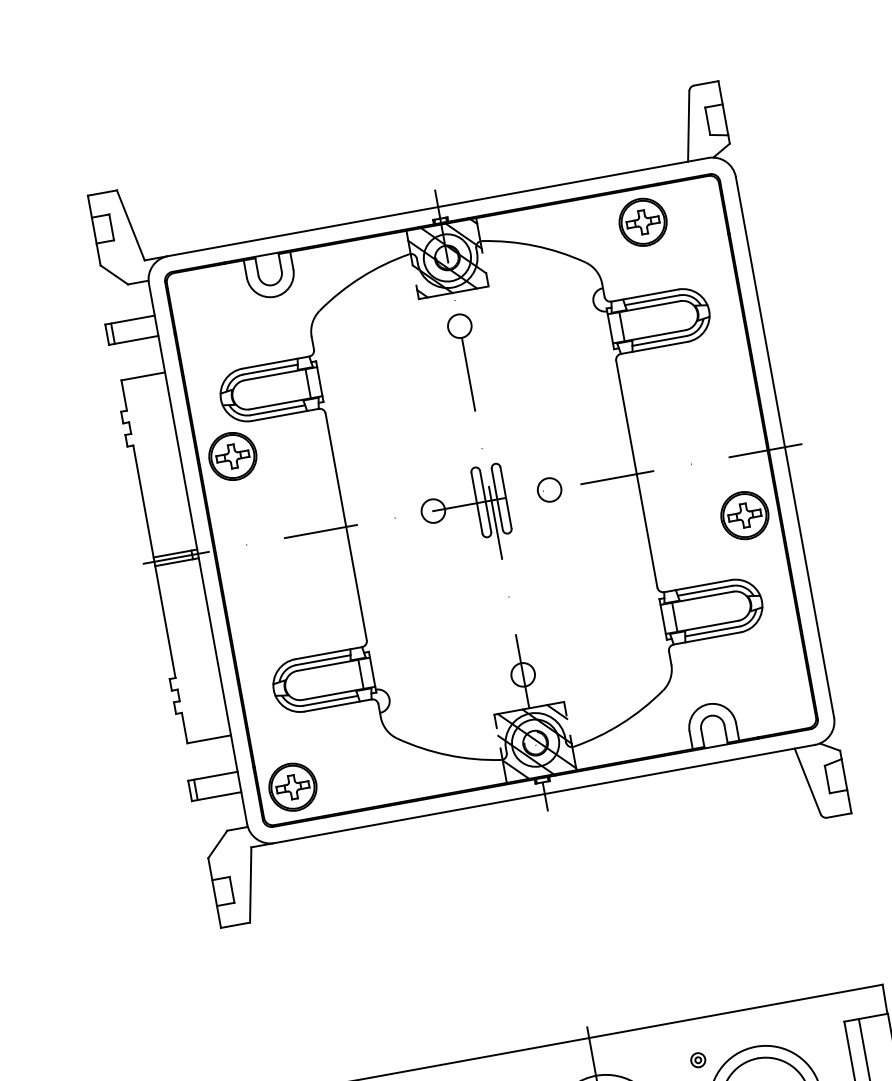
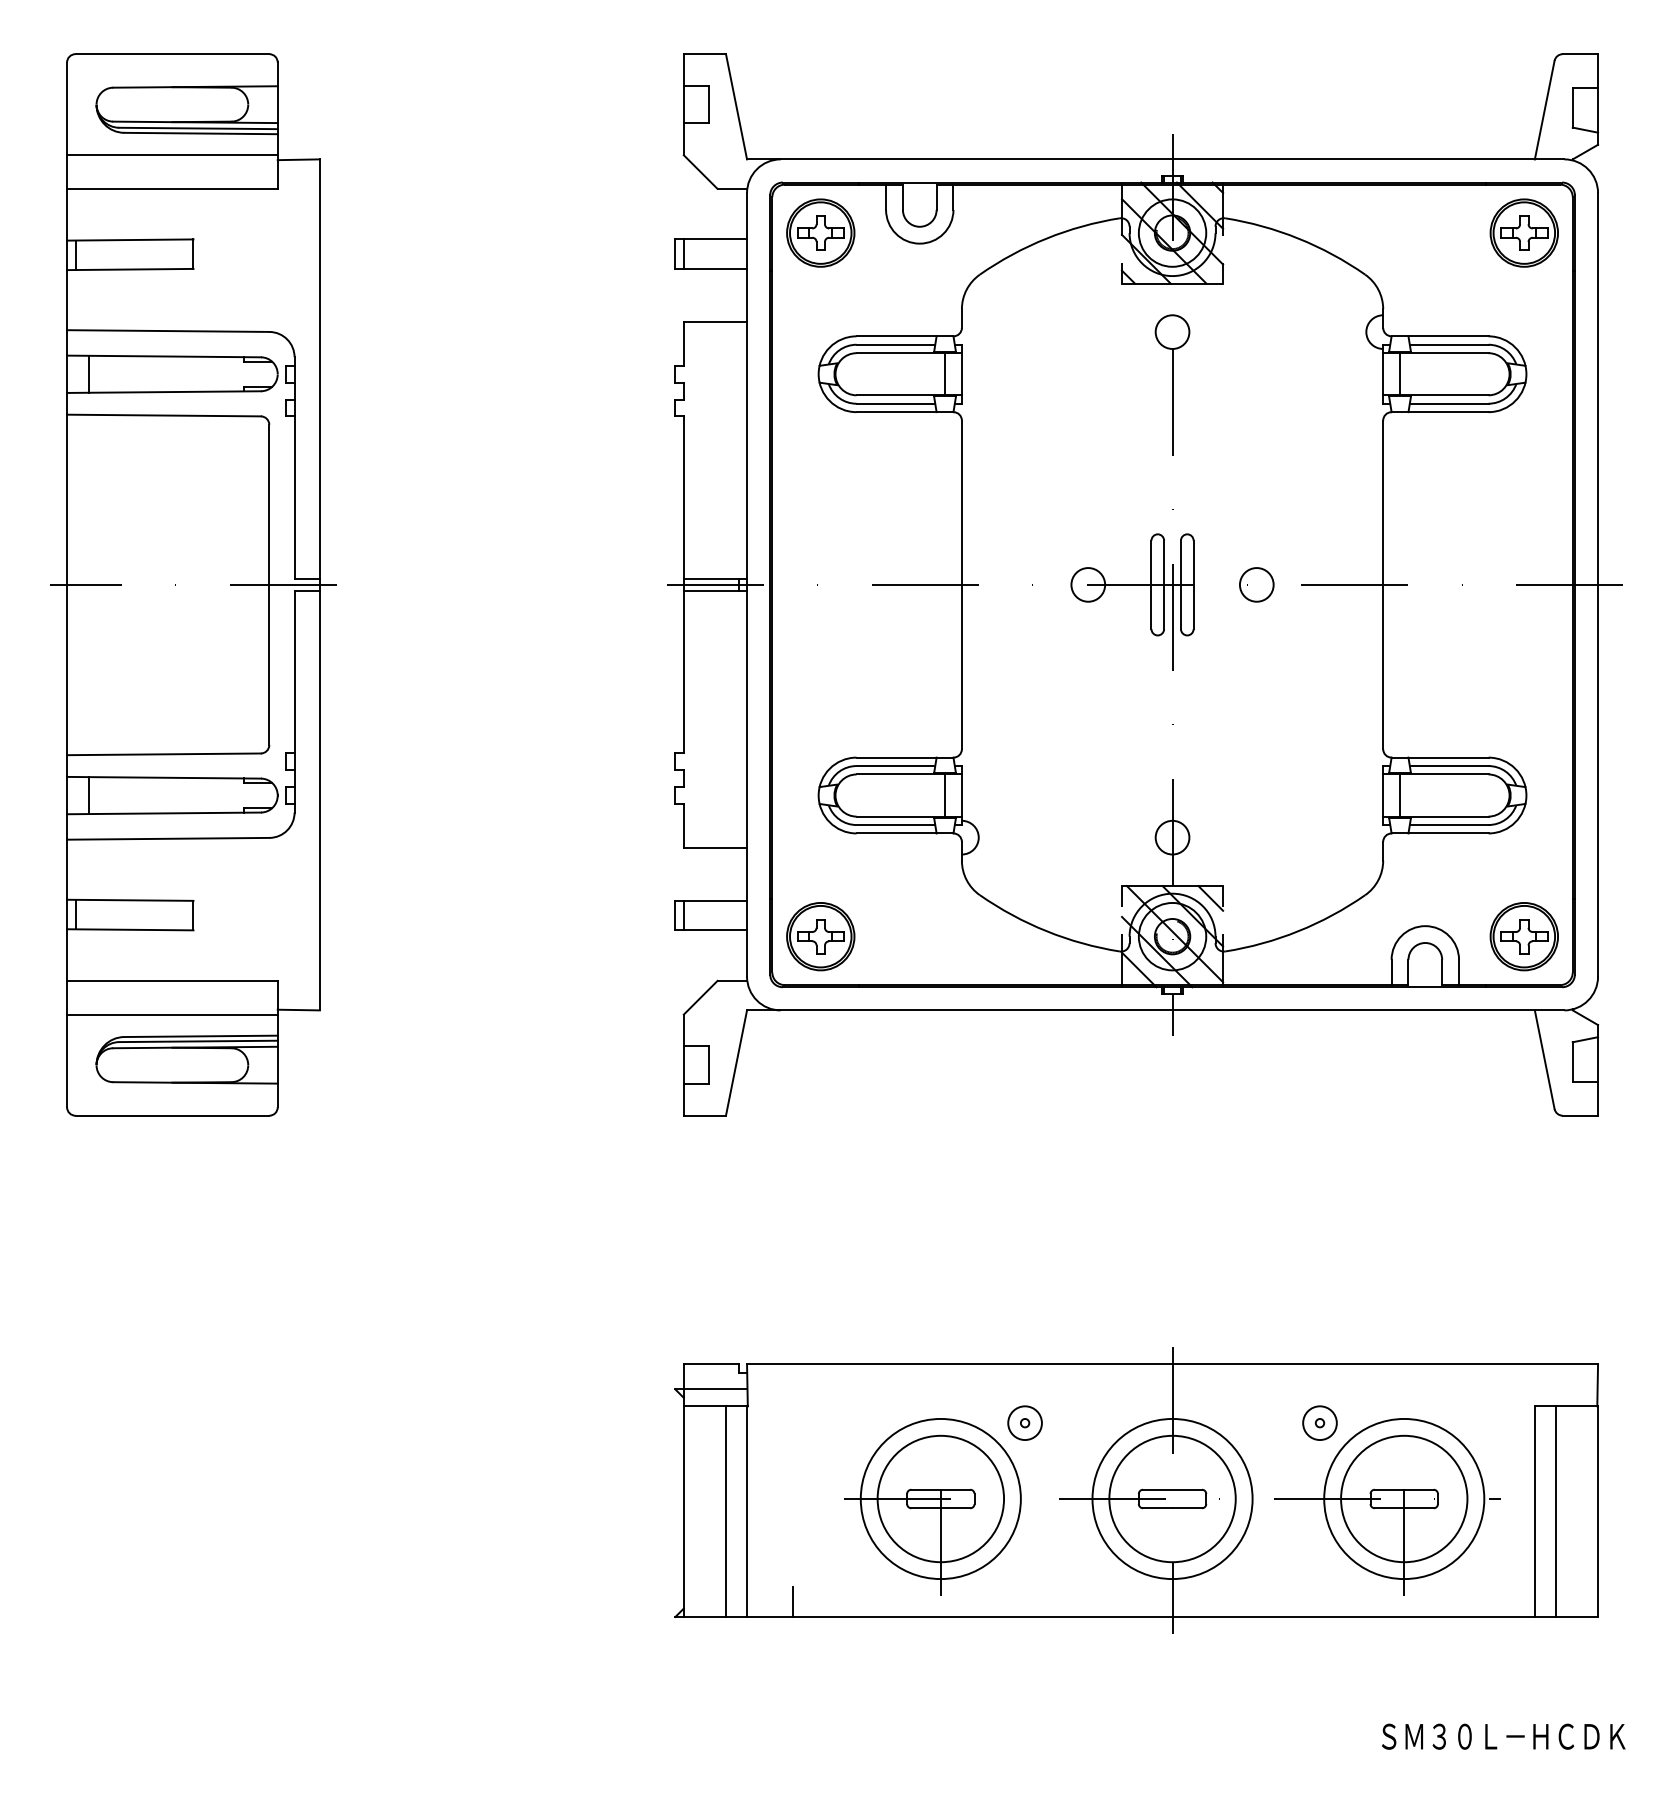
part: (642, 222) -> (1523, 232), moved
part: (232, 456) -> (820, 232), moved
part: (744, 515) -> (1523, 936), moved
circle: (697, 1060) -> (1319, 1423), size x1.67

